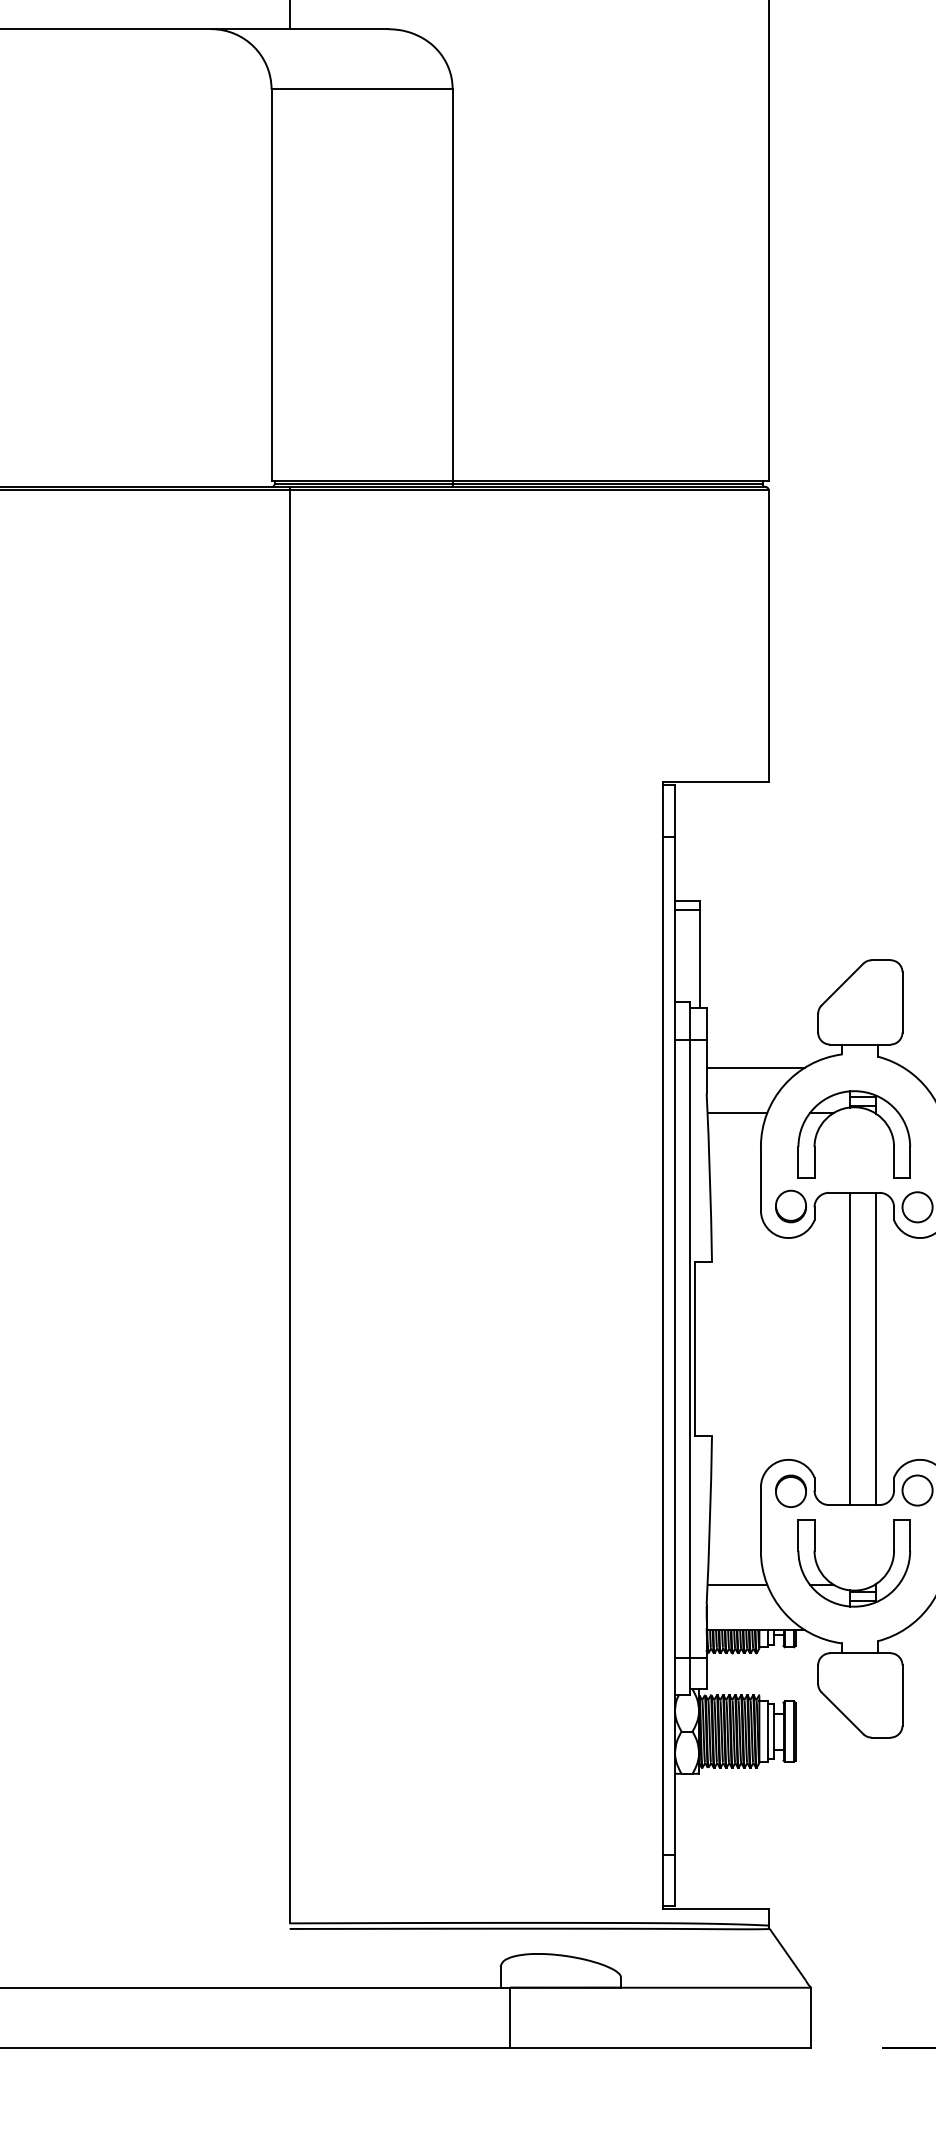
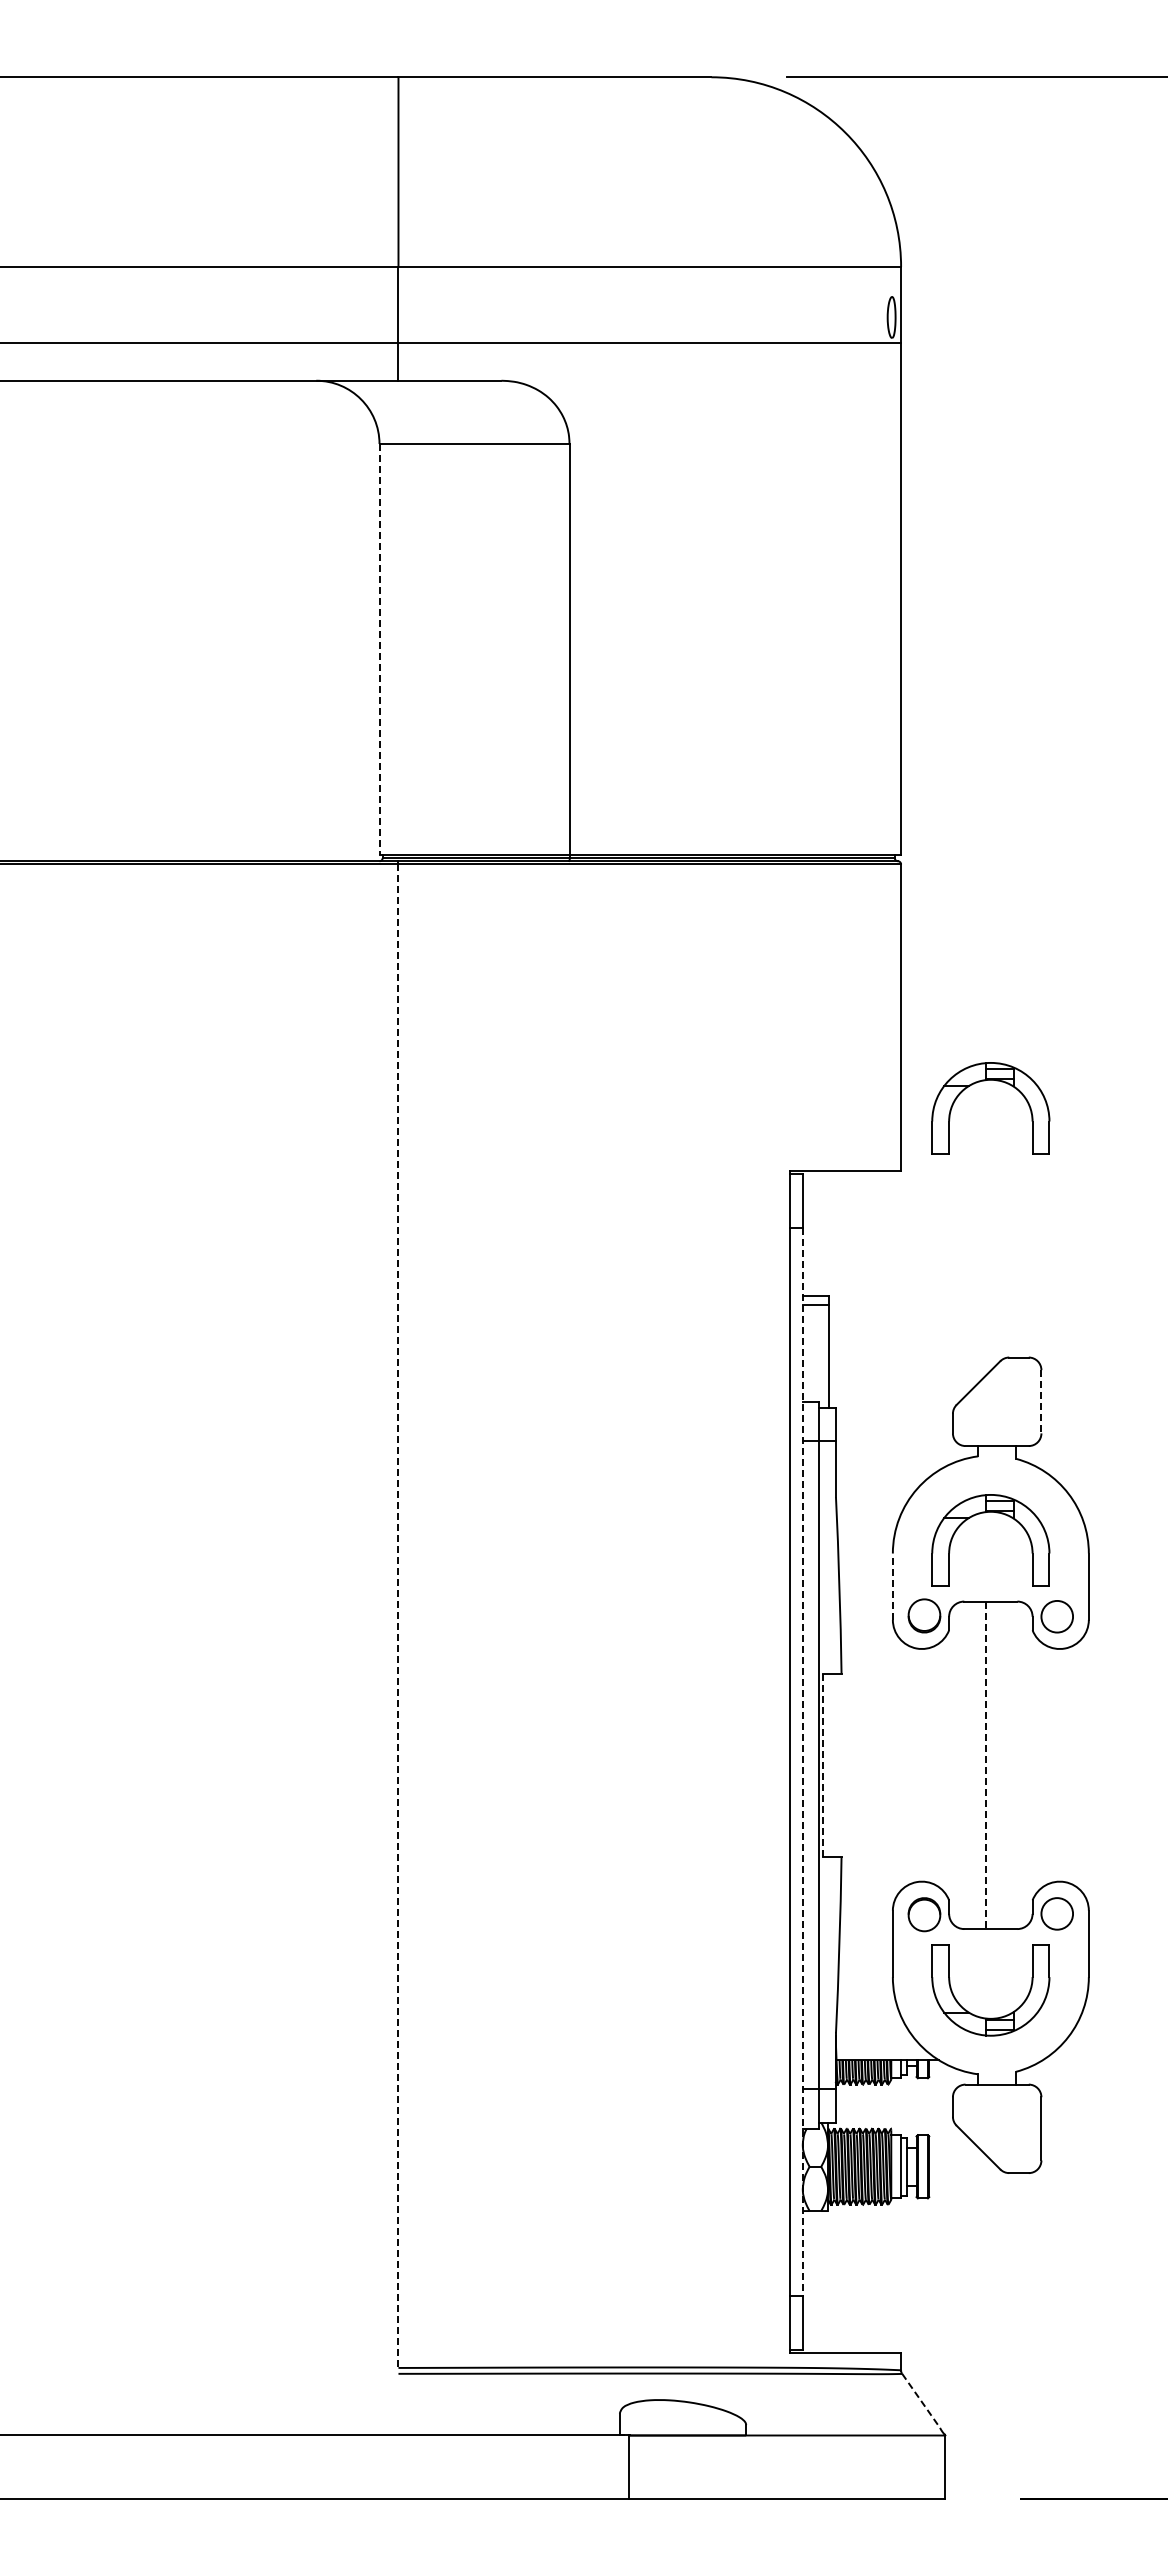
line: (271, 285) -> (379, 649), solid -> dashed
part: (849, 697) -> (985, 1081), added
line: (902, 1002) -> (1041, 1401), solid -> dashed
line: (754, 1067) -> (886, 1470), removed
line: (736, 1112) -> (867, 1517), removed
line: (760, 1178) -> (892, 1586), solid -> dashed
line: (289, 1207) -> (398, 1616), solid -> dashed
line: (674, 1346) -> (802, 1762), solid -> dashed
line: (694, 1349) -> (823, 1765), solid -> dashed
line: (850, 1349) -> (986, 1765), solid -> dashed
line: (875, 1349) -> (1013, 1765), removed
line: (736, 1584) -> (867, 2012), removed
line: (788, 1955) -> (921, 2401), solid -> dashed

